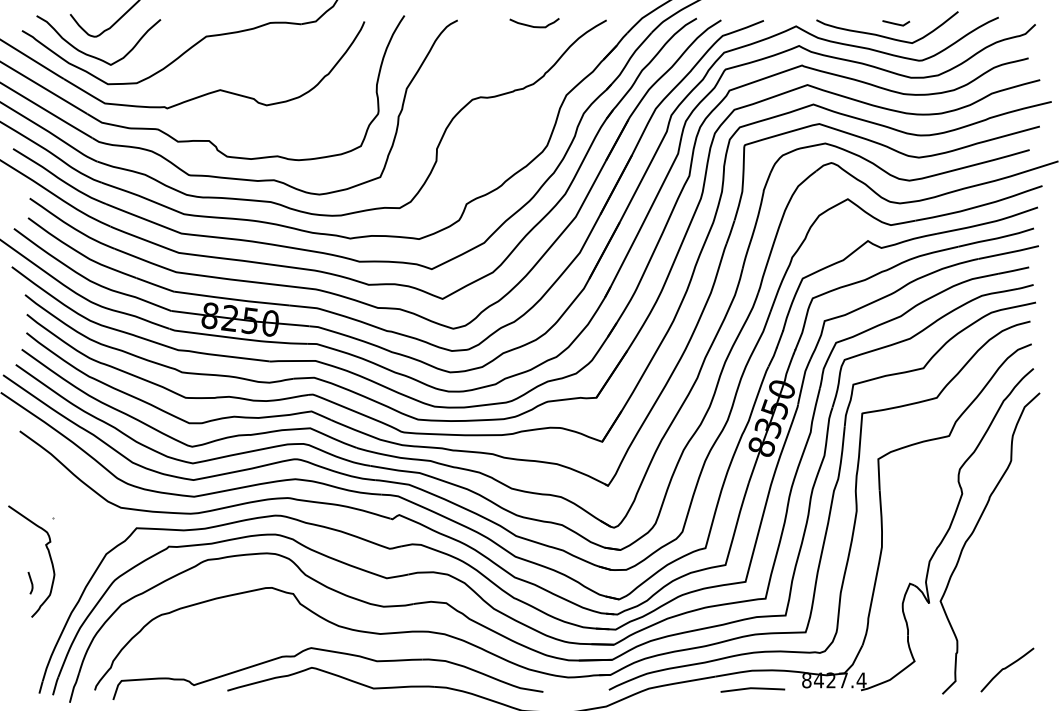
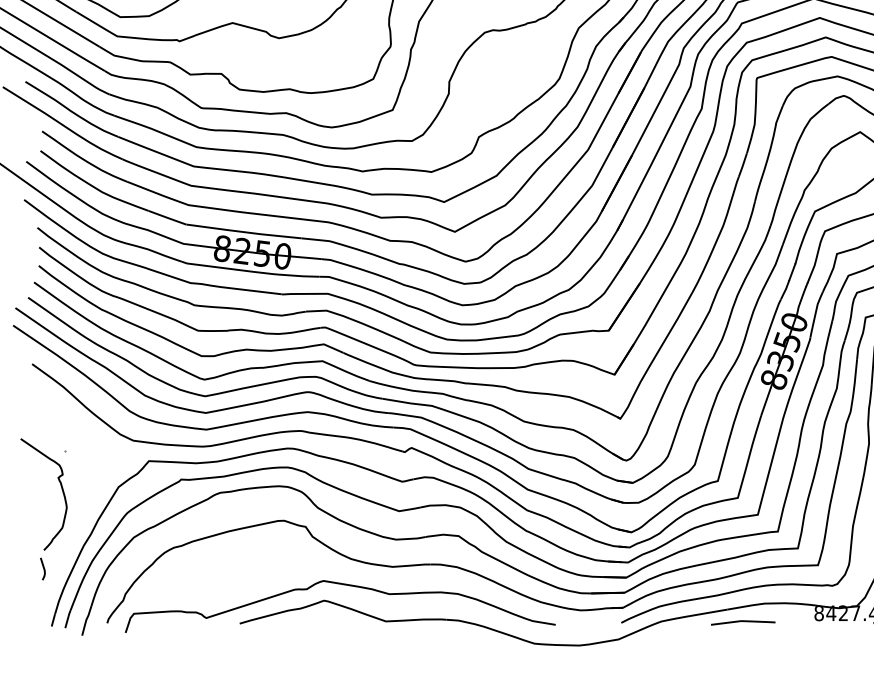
line: (30, 582) -> (42, 568), moved
curve: (752, 689) -> (742, 622), moved

